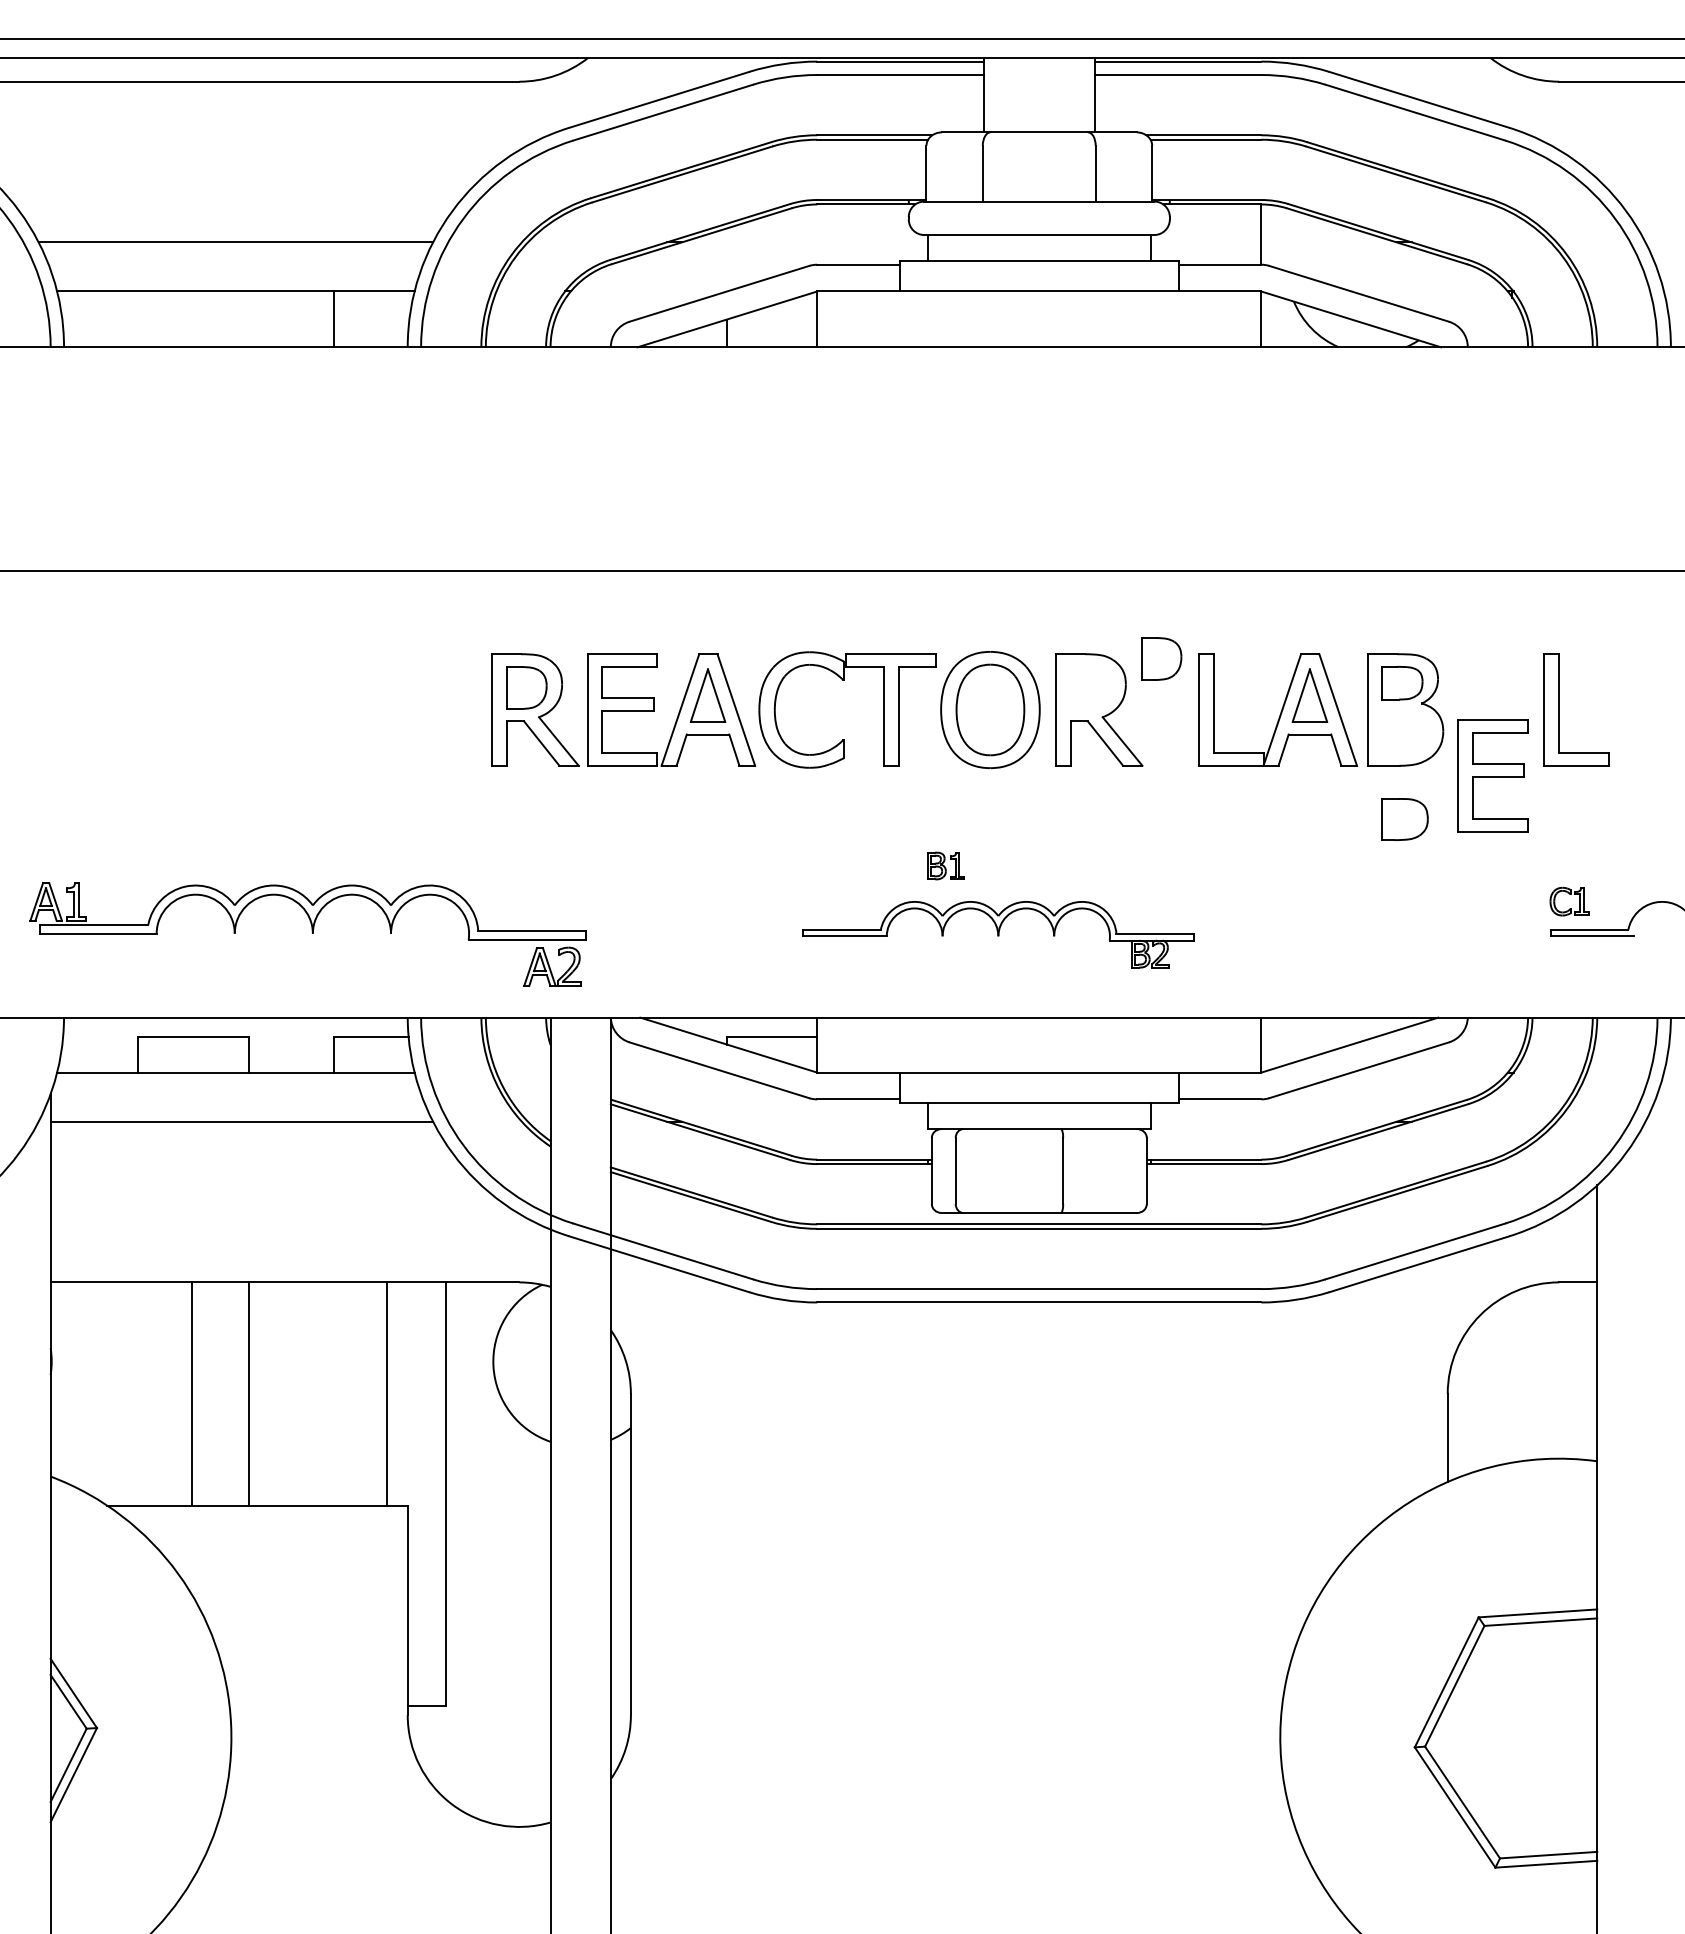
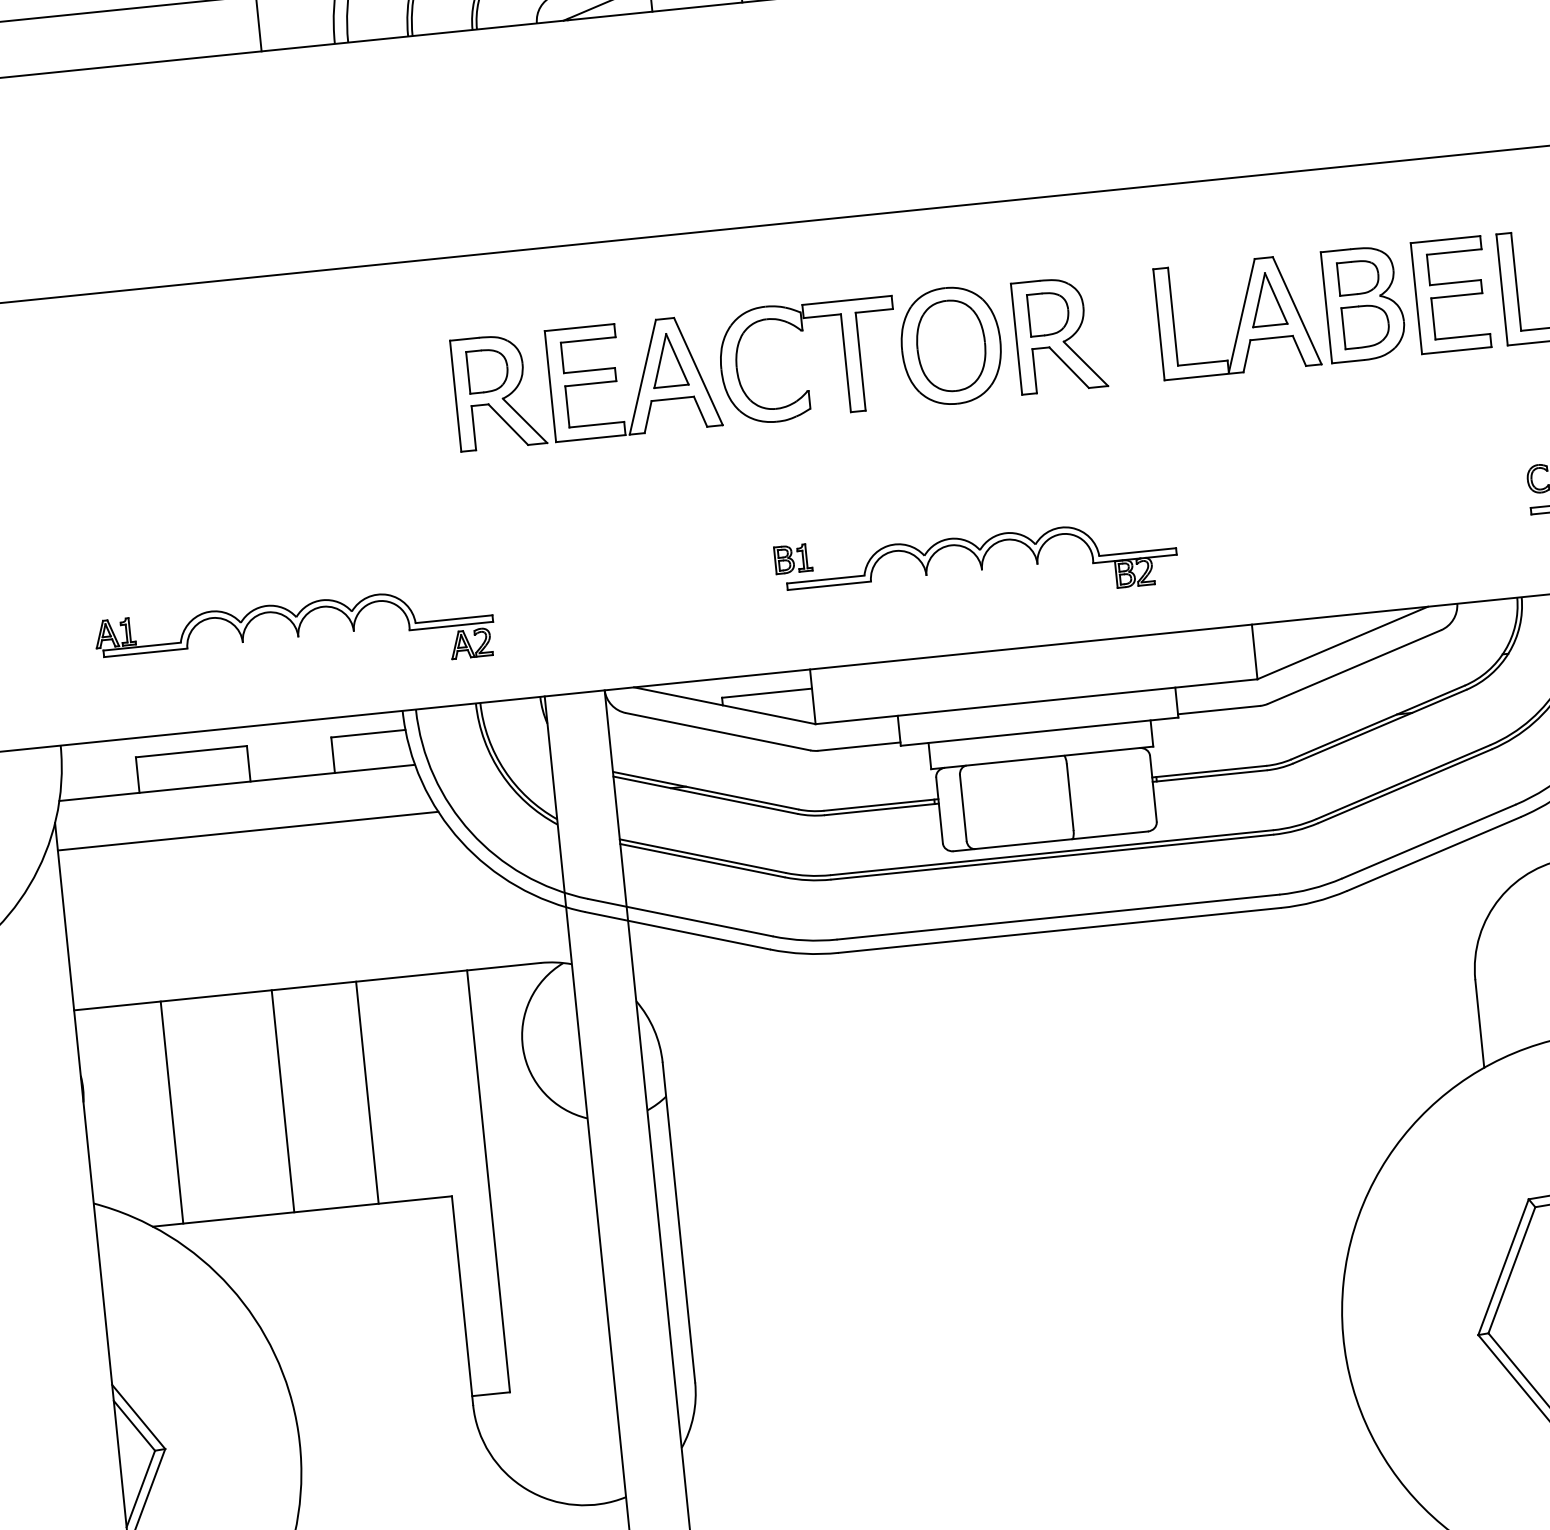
part: (1161, 658) -> (1048, 313), moved
part: (1492, 775) -> (1450, 294), moved
part: (1404, 819) -> (1365, 326), moved
part: (945, 865) -> (793, 558), moved
part: (307, 934) -> (294, 638), size x0.71
line: (191, 1393) -> (171, 1112), moved
line: (387, 1393) -> (367, 1092), moved

